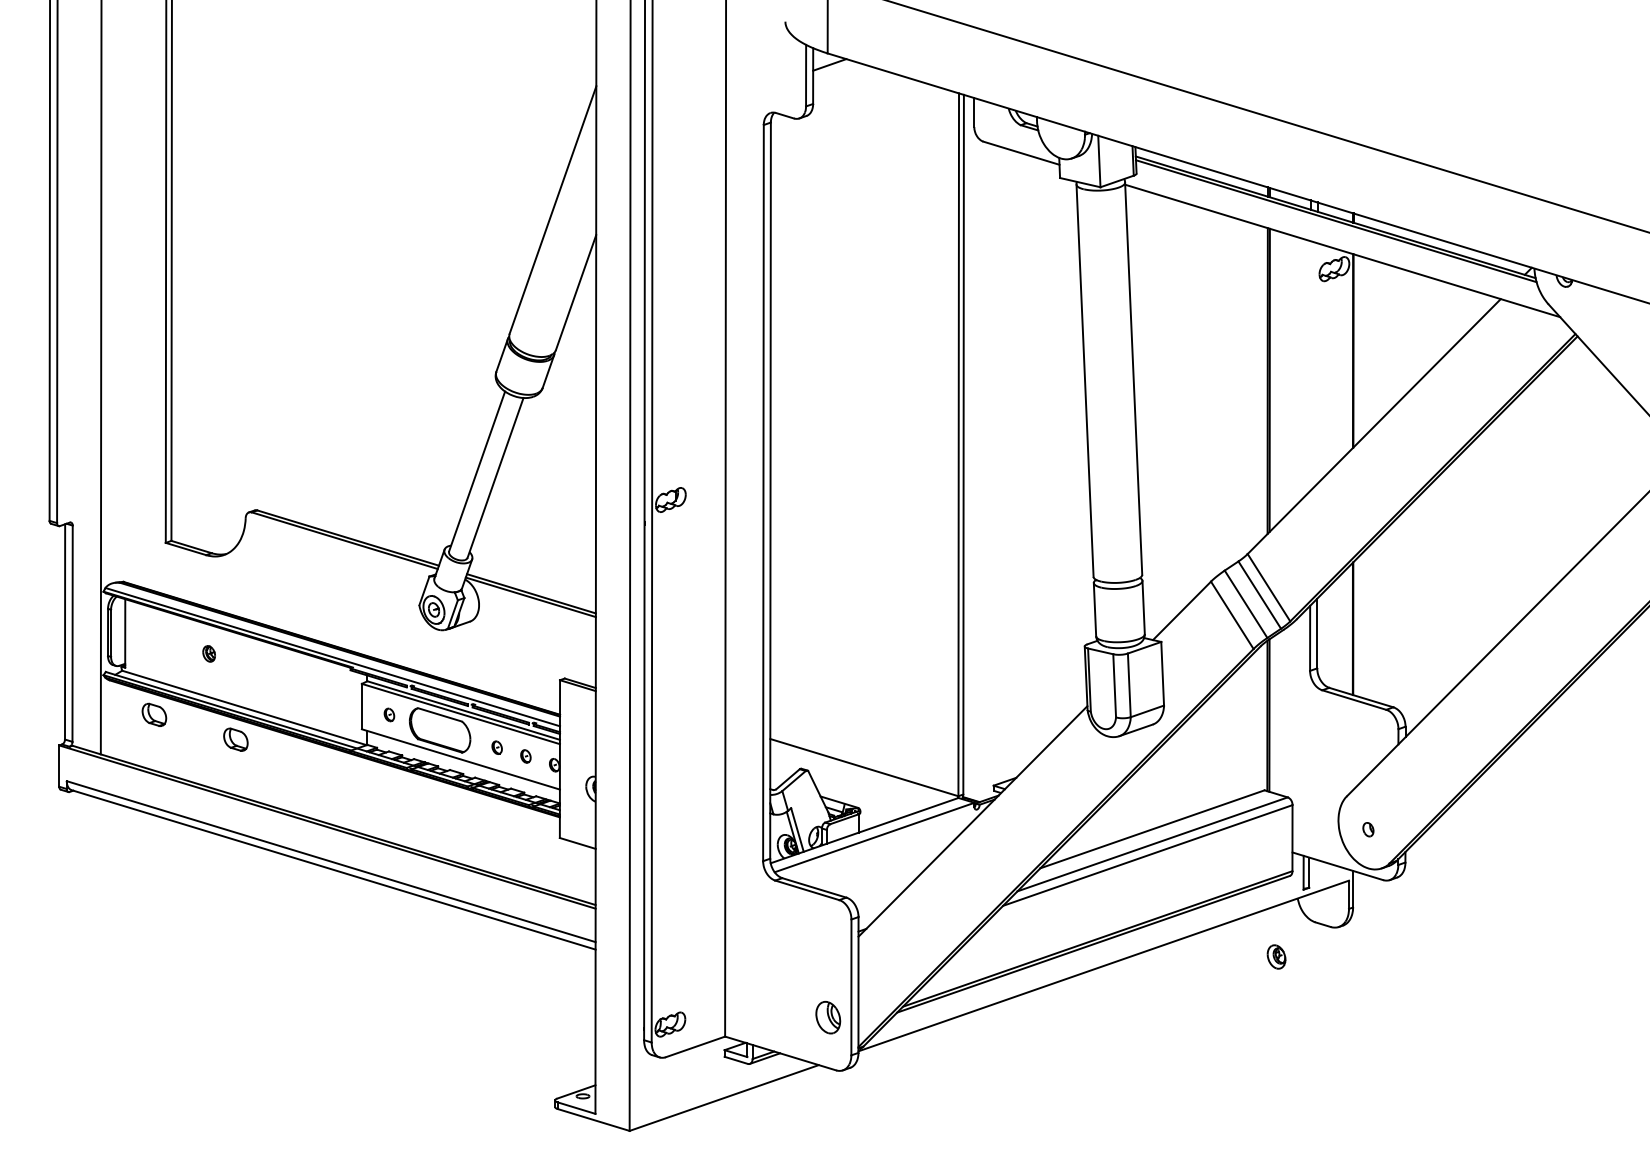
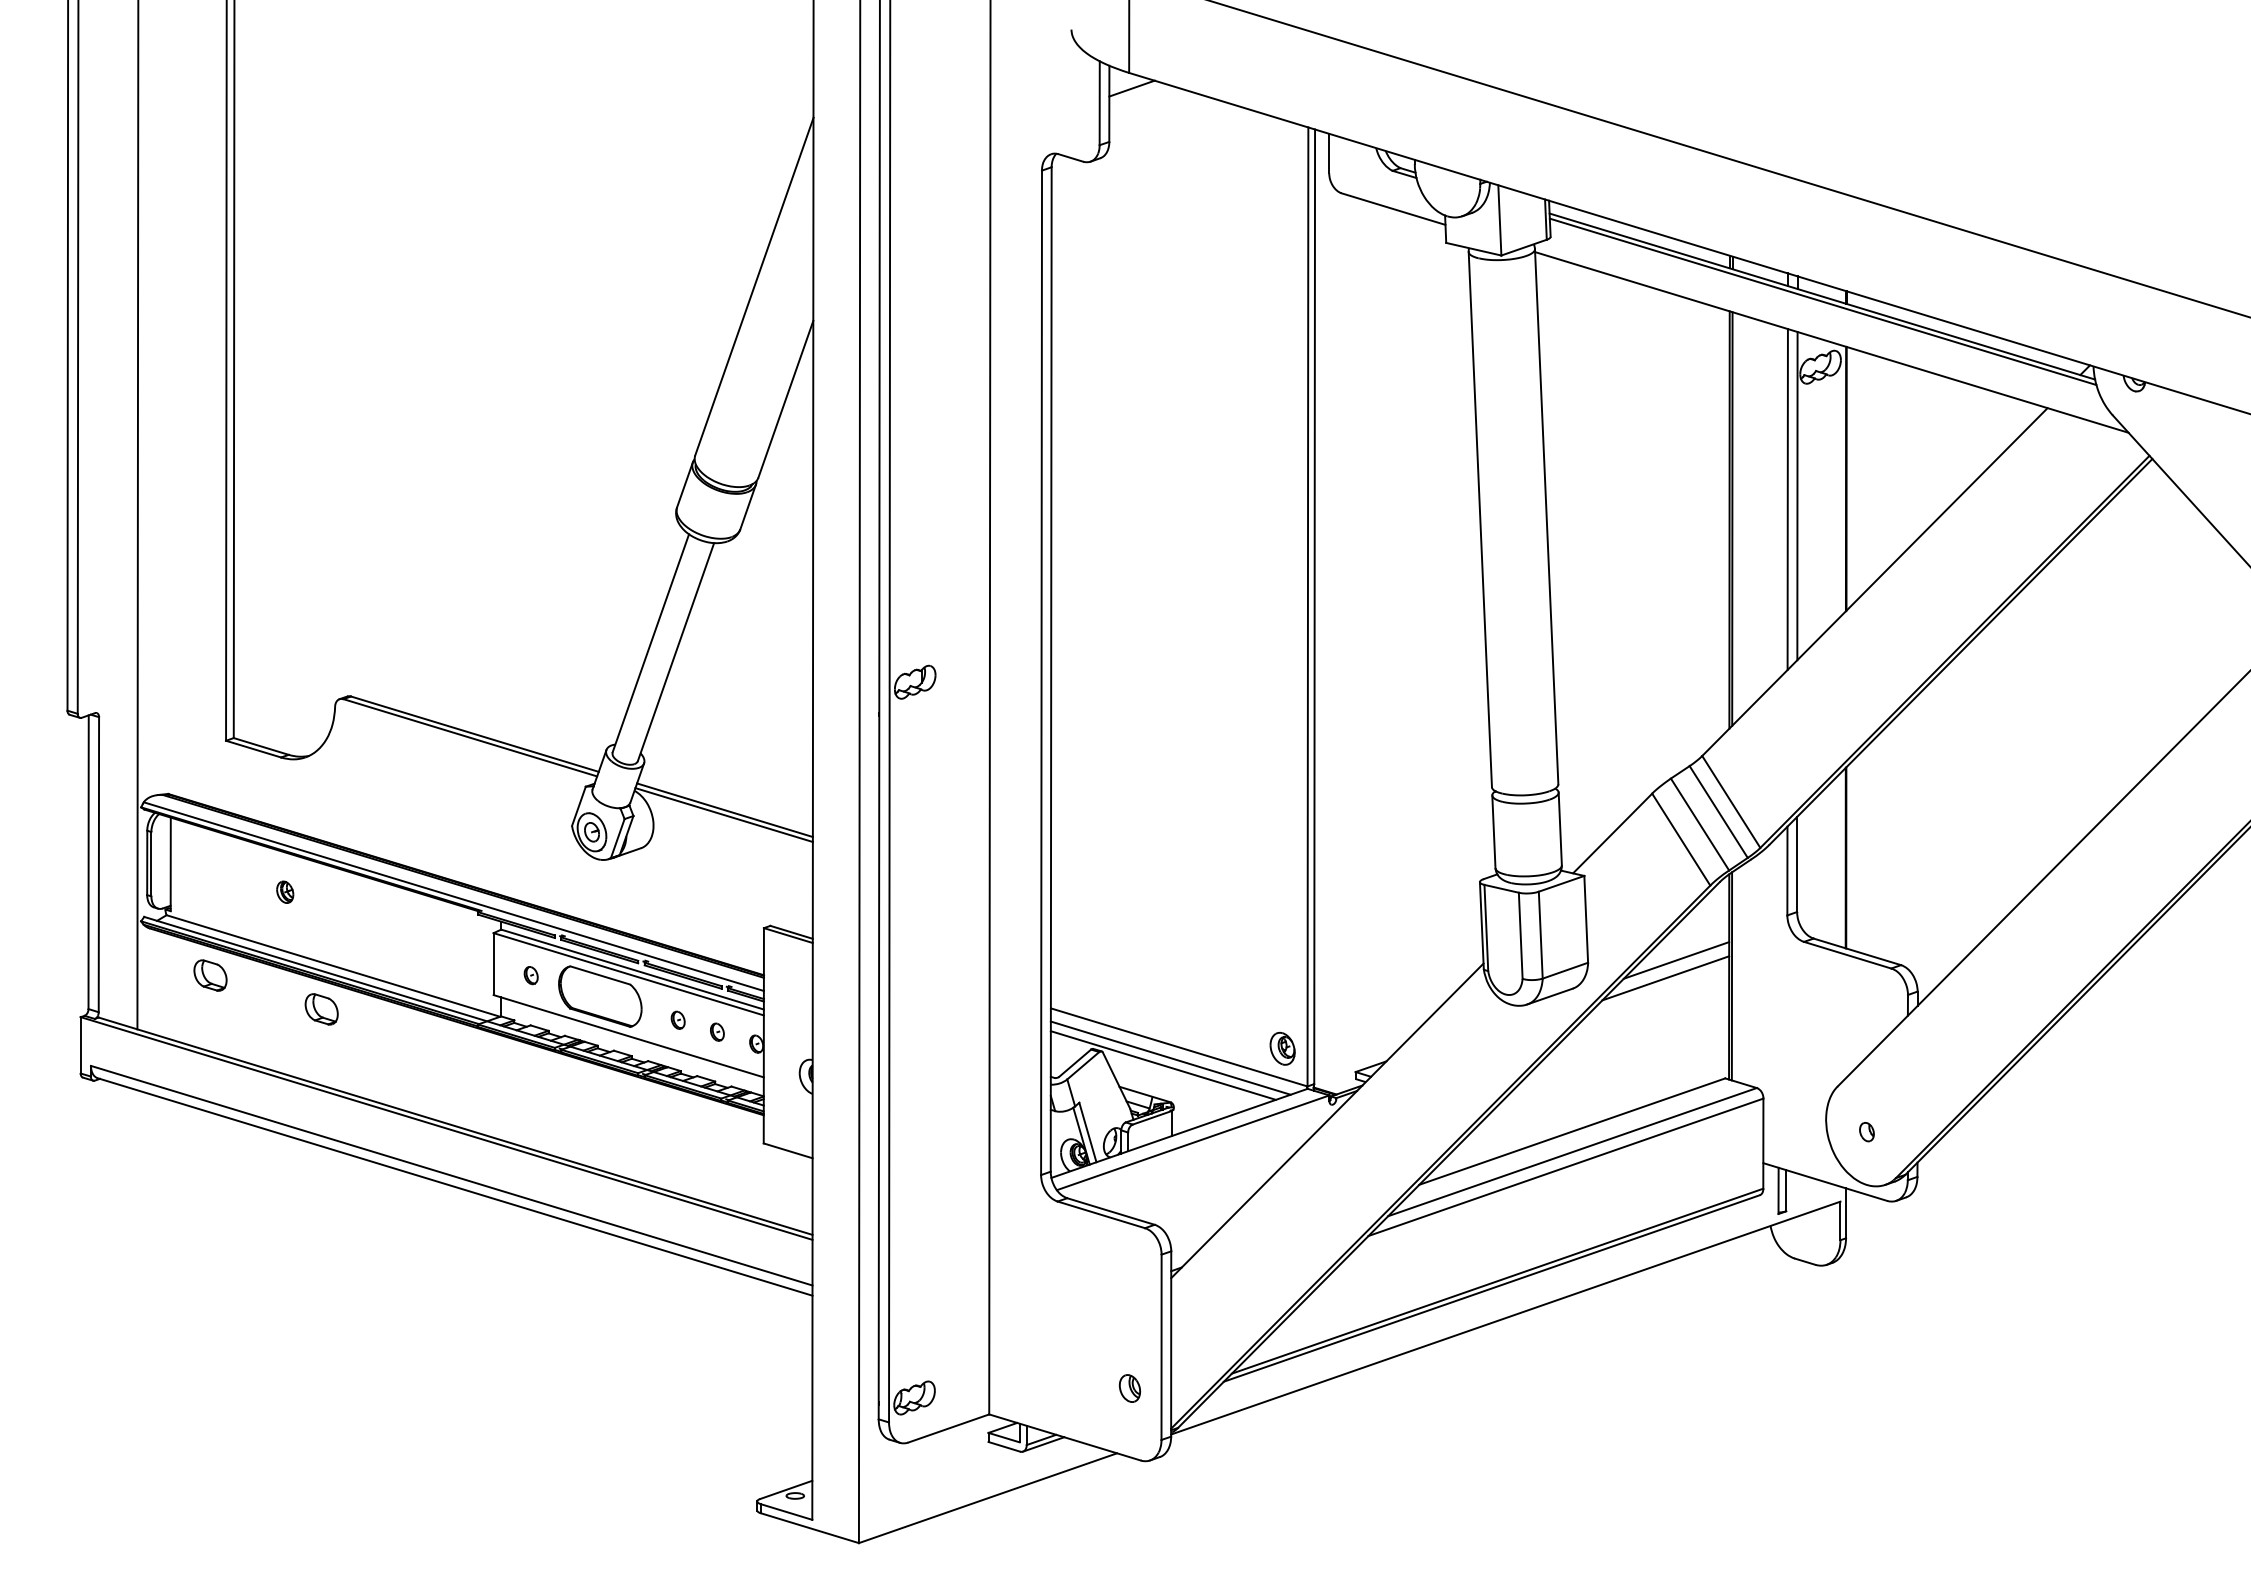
line: (1317, 363) -> (1797, 496), added
line: (1310, 366) -> (1787, 499), added
line: (1228, 703) -> (1676, 960), added
line: (1220, 717) -> (1665, 978), added
line: (857, 775) -> (1170, 1057), added
line: (852, 780) -> (1162, 1065), added
part: (1276, 956) -> (1282, 1048), moved
part: (827, 1017) -> (1129, 1388), size x0.62

